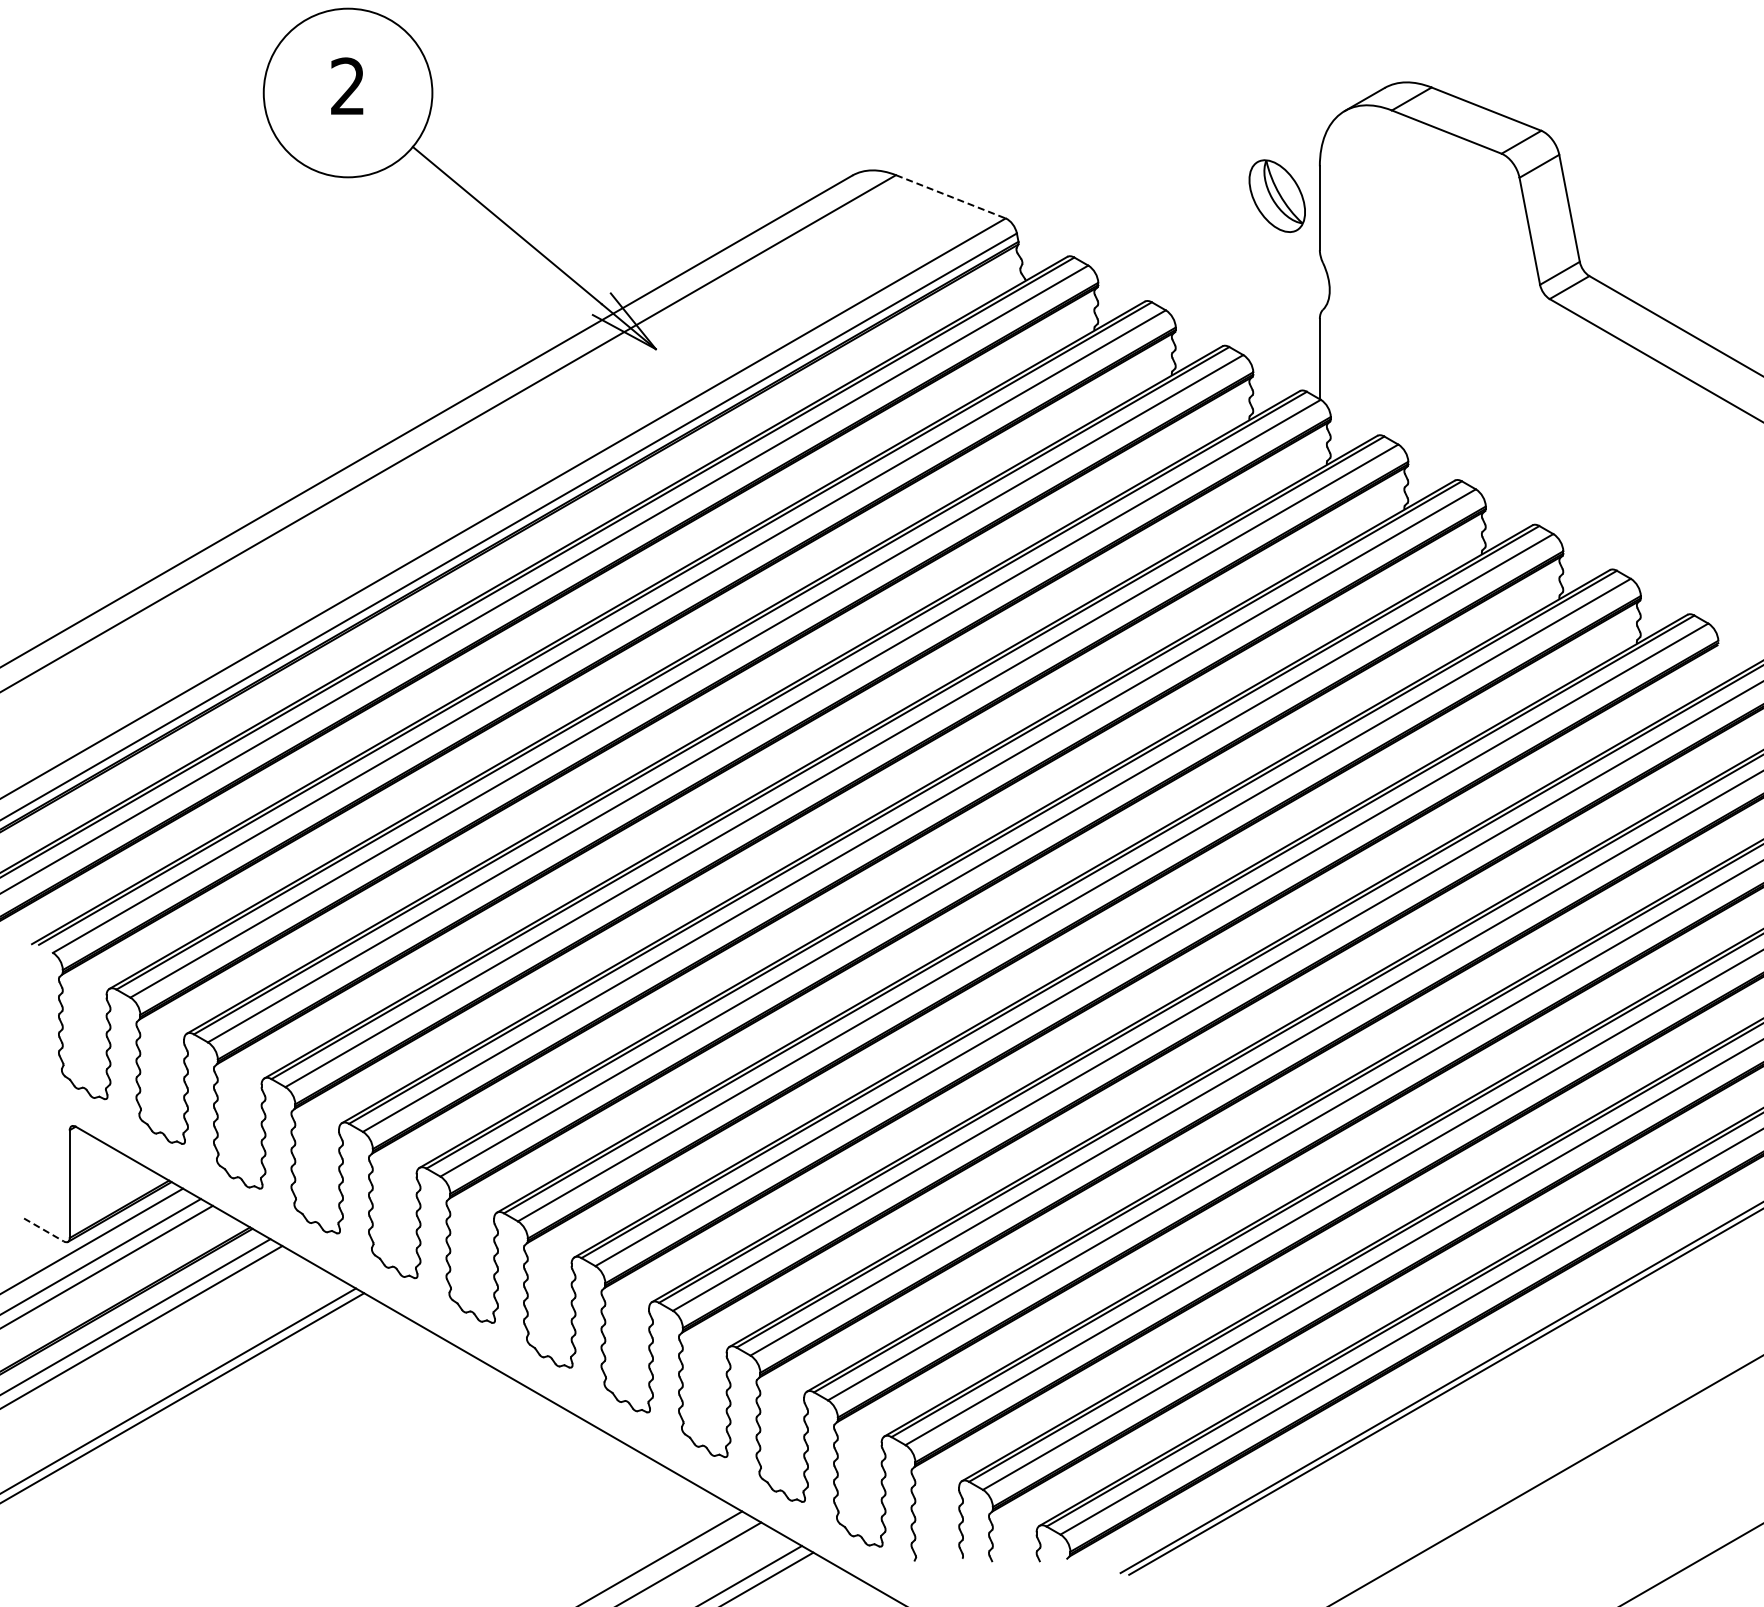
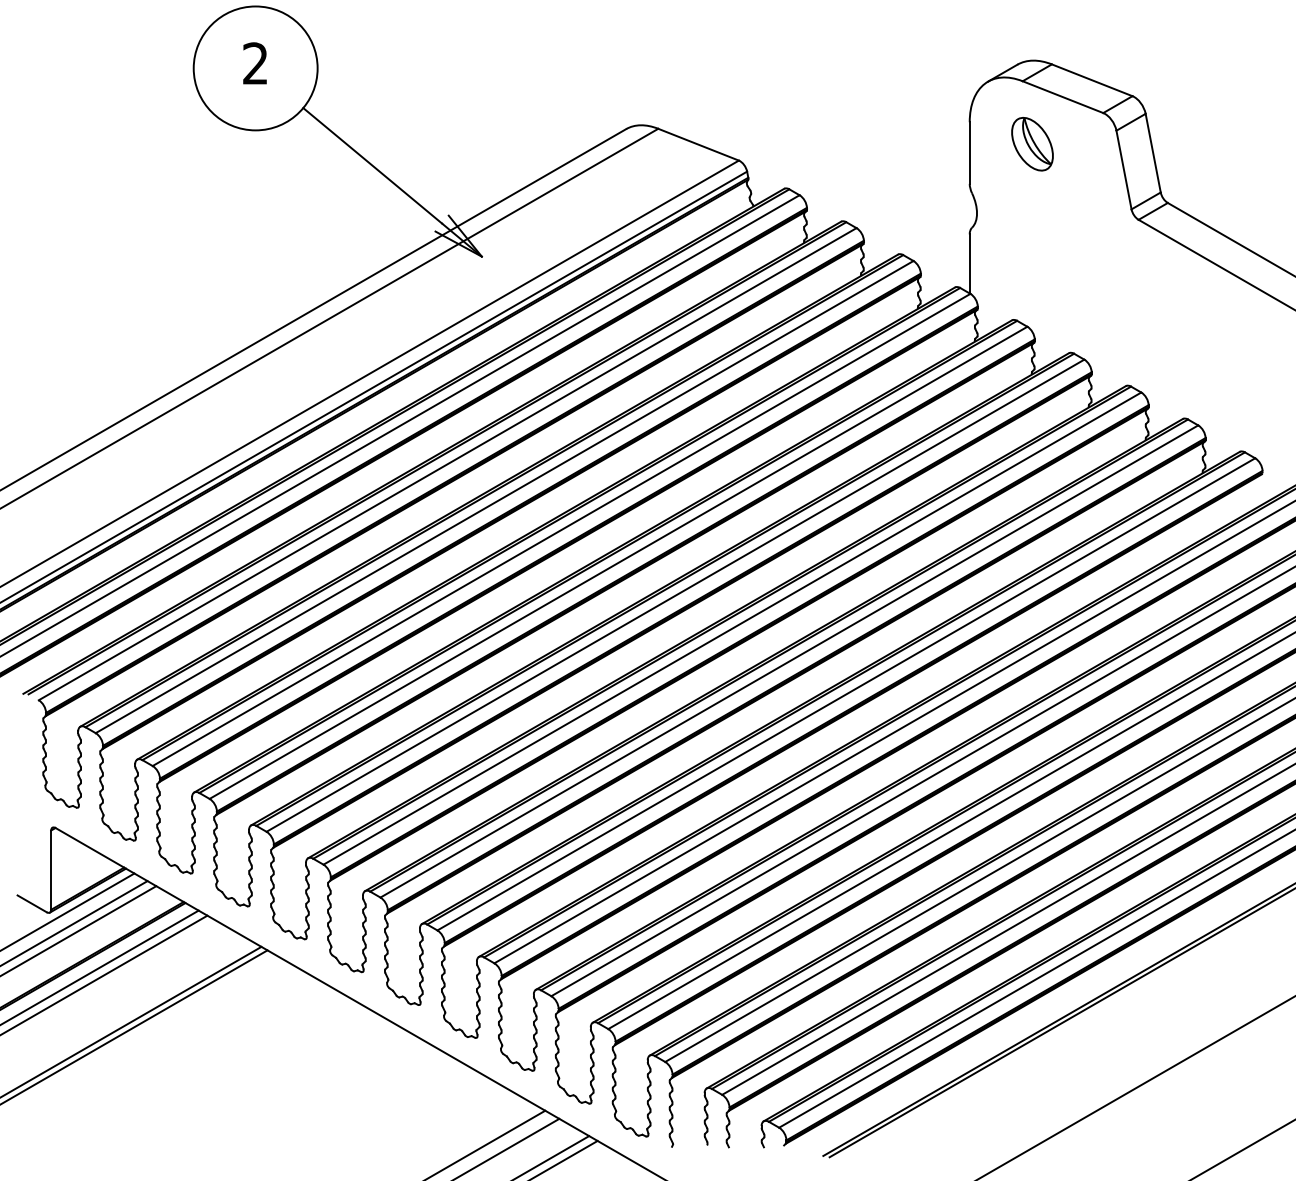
part: (1276, 195) -> (1031, 143), moved
line: (950, 196) -> (698, 144), dashed -> solid
line: (43, 1229) -> (31, 903), dashed -> solid

